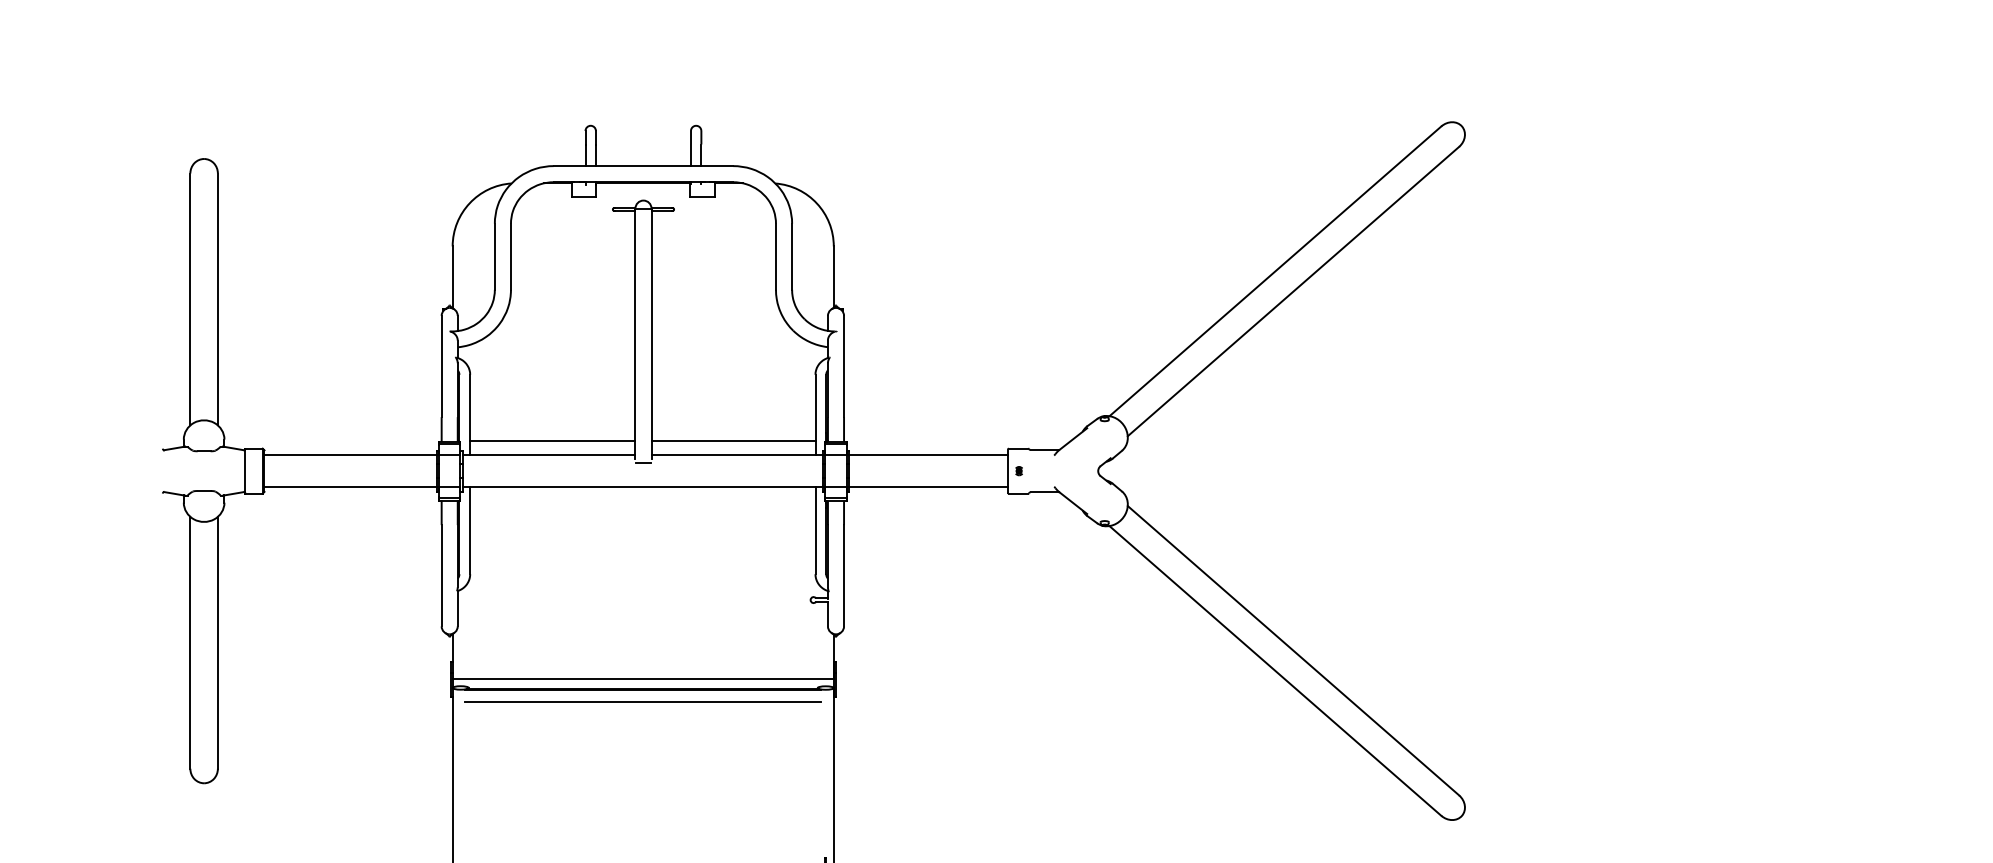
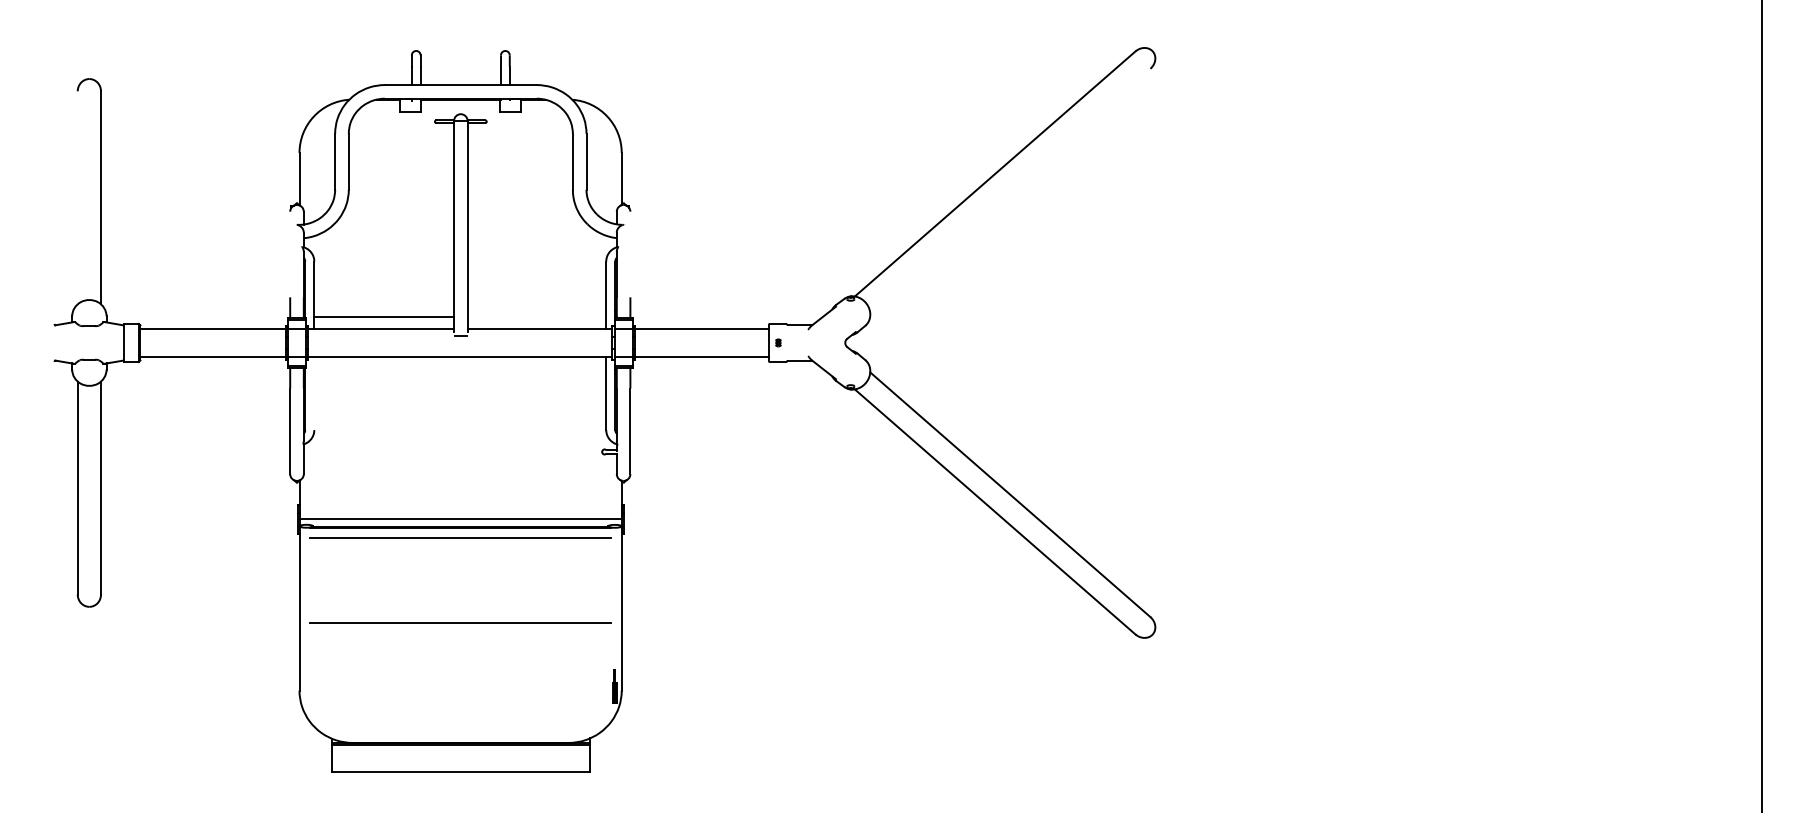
line: (1293, 290) -> (1010, 190), removed
line: (190, 299) -> (77, 197), removed
line: (442, 366) -> (290, 254), removed
line: (844, 366) -> (630, 254), removed
line: (732, 441) -> (536, 317), removed
line: (470, 530) -> (314, 393), removed
line: (643, 801) -> (460, 622), added

